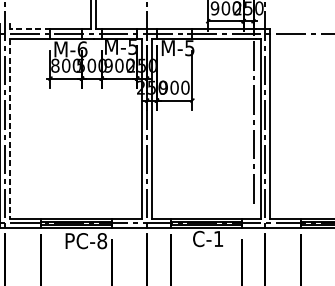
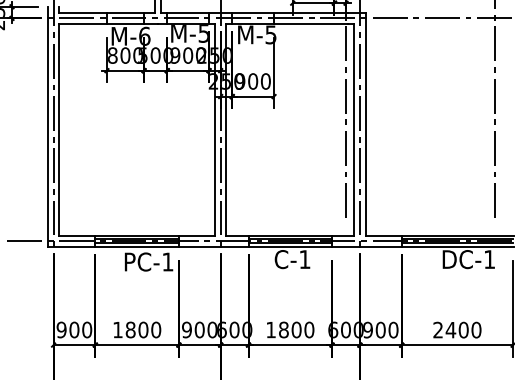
line: (30, 29) -> (83, 12), dashed -> solid
line: (10, 128) -> (59, 129), dashed -> solid
text: (101, 240) -> (167, 261), PC-8 -> PC-1

